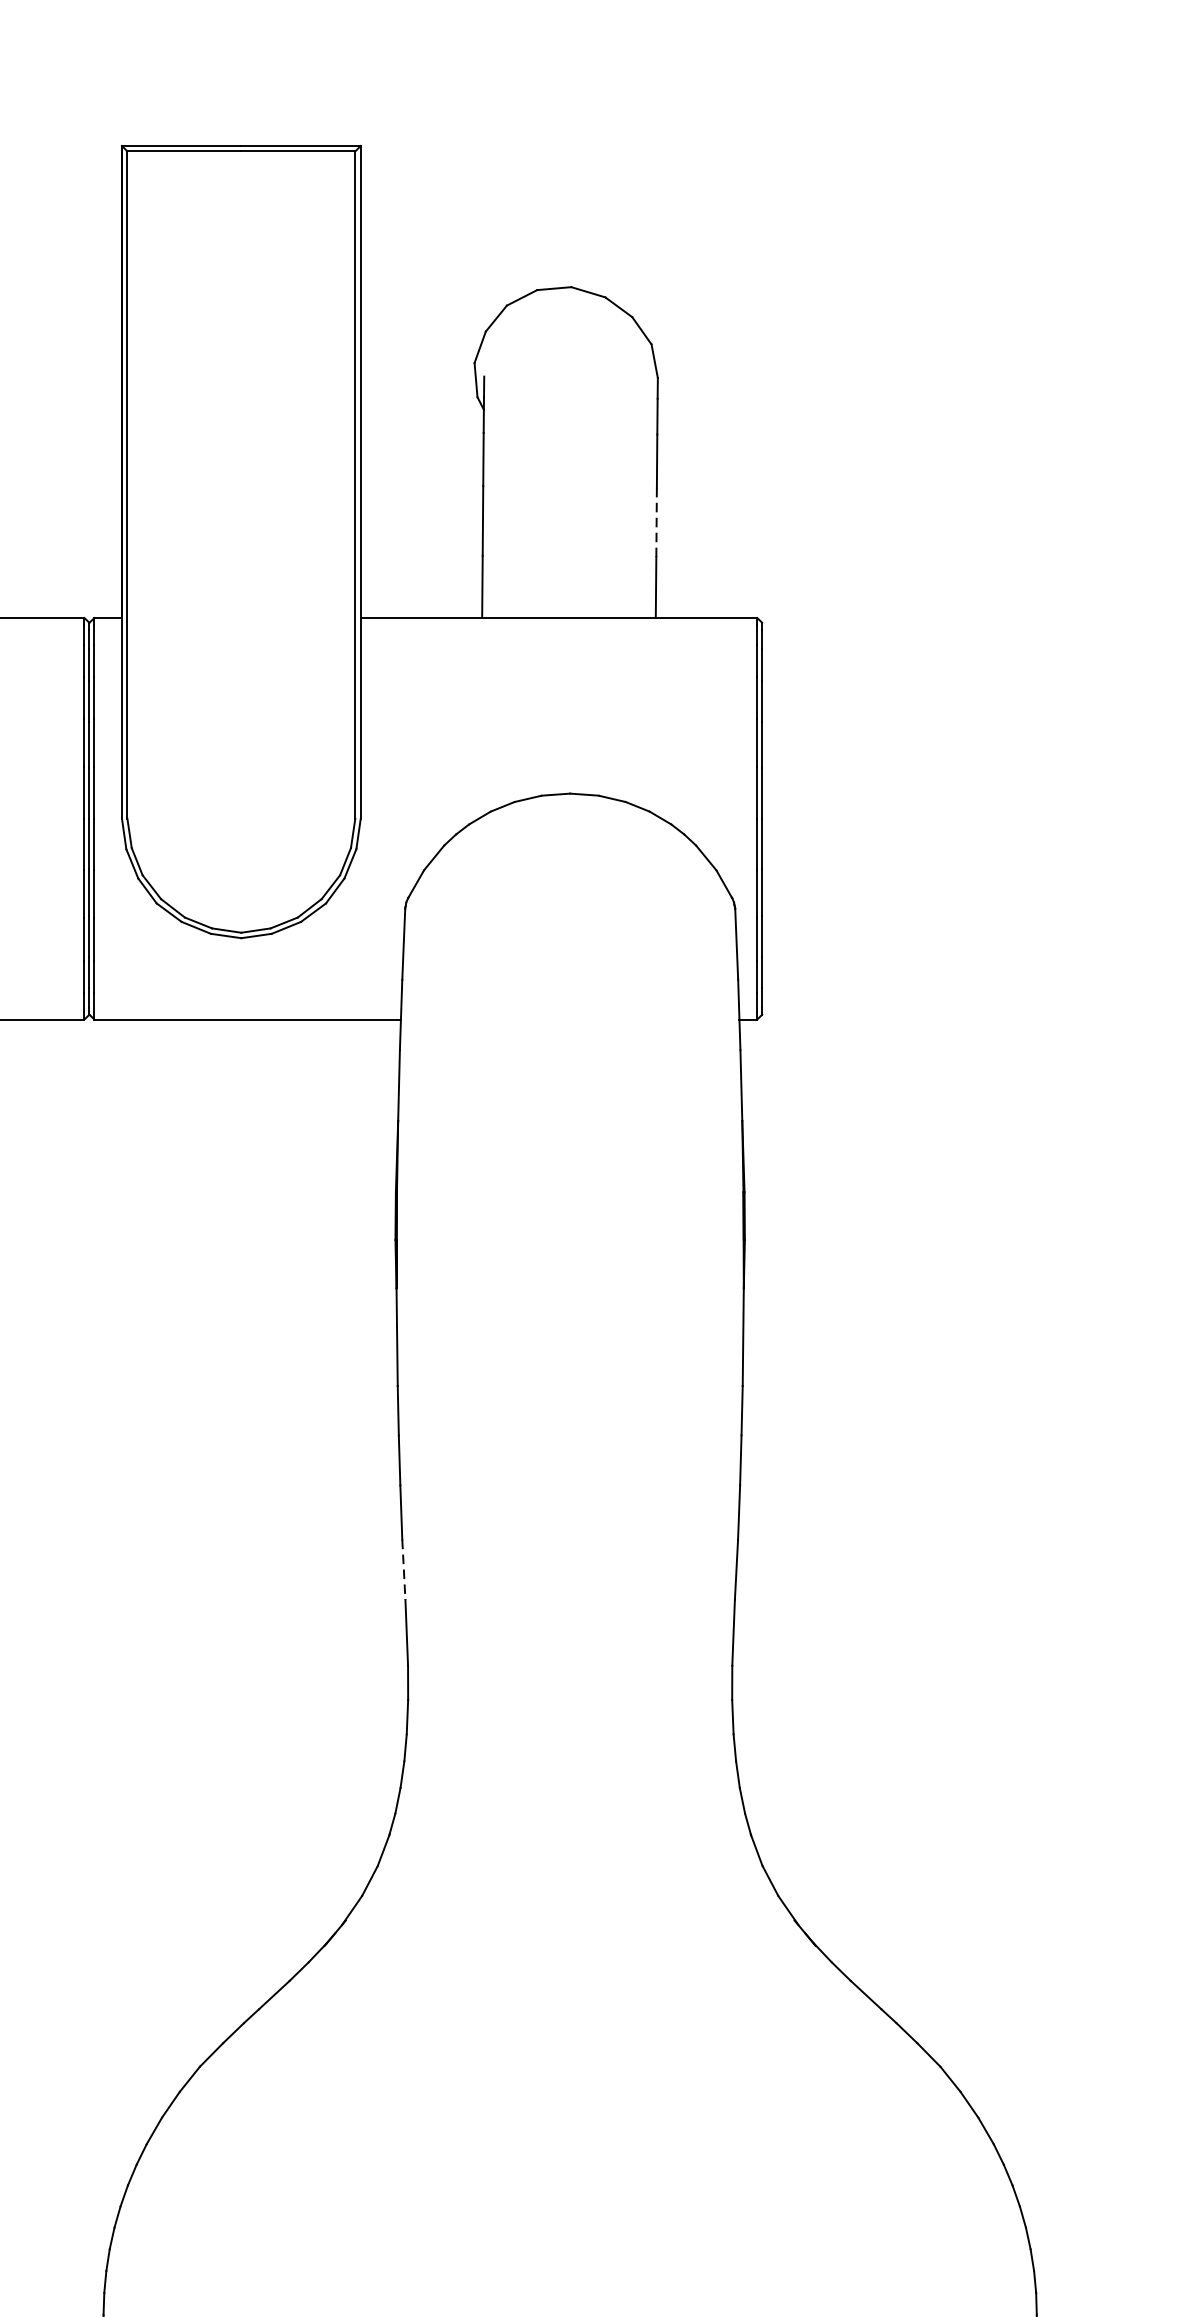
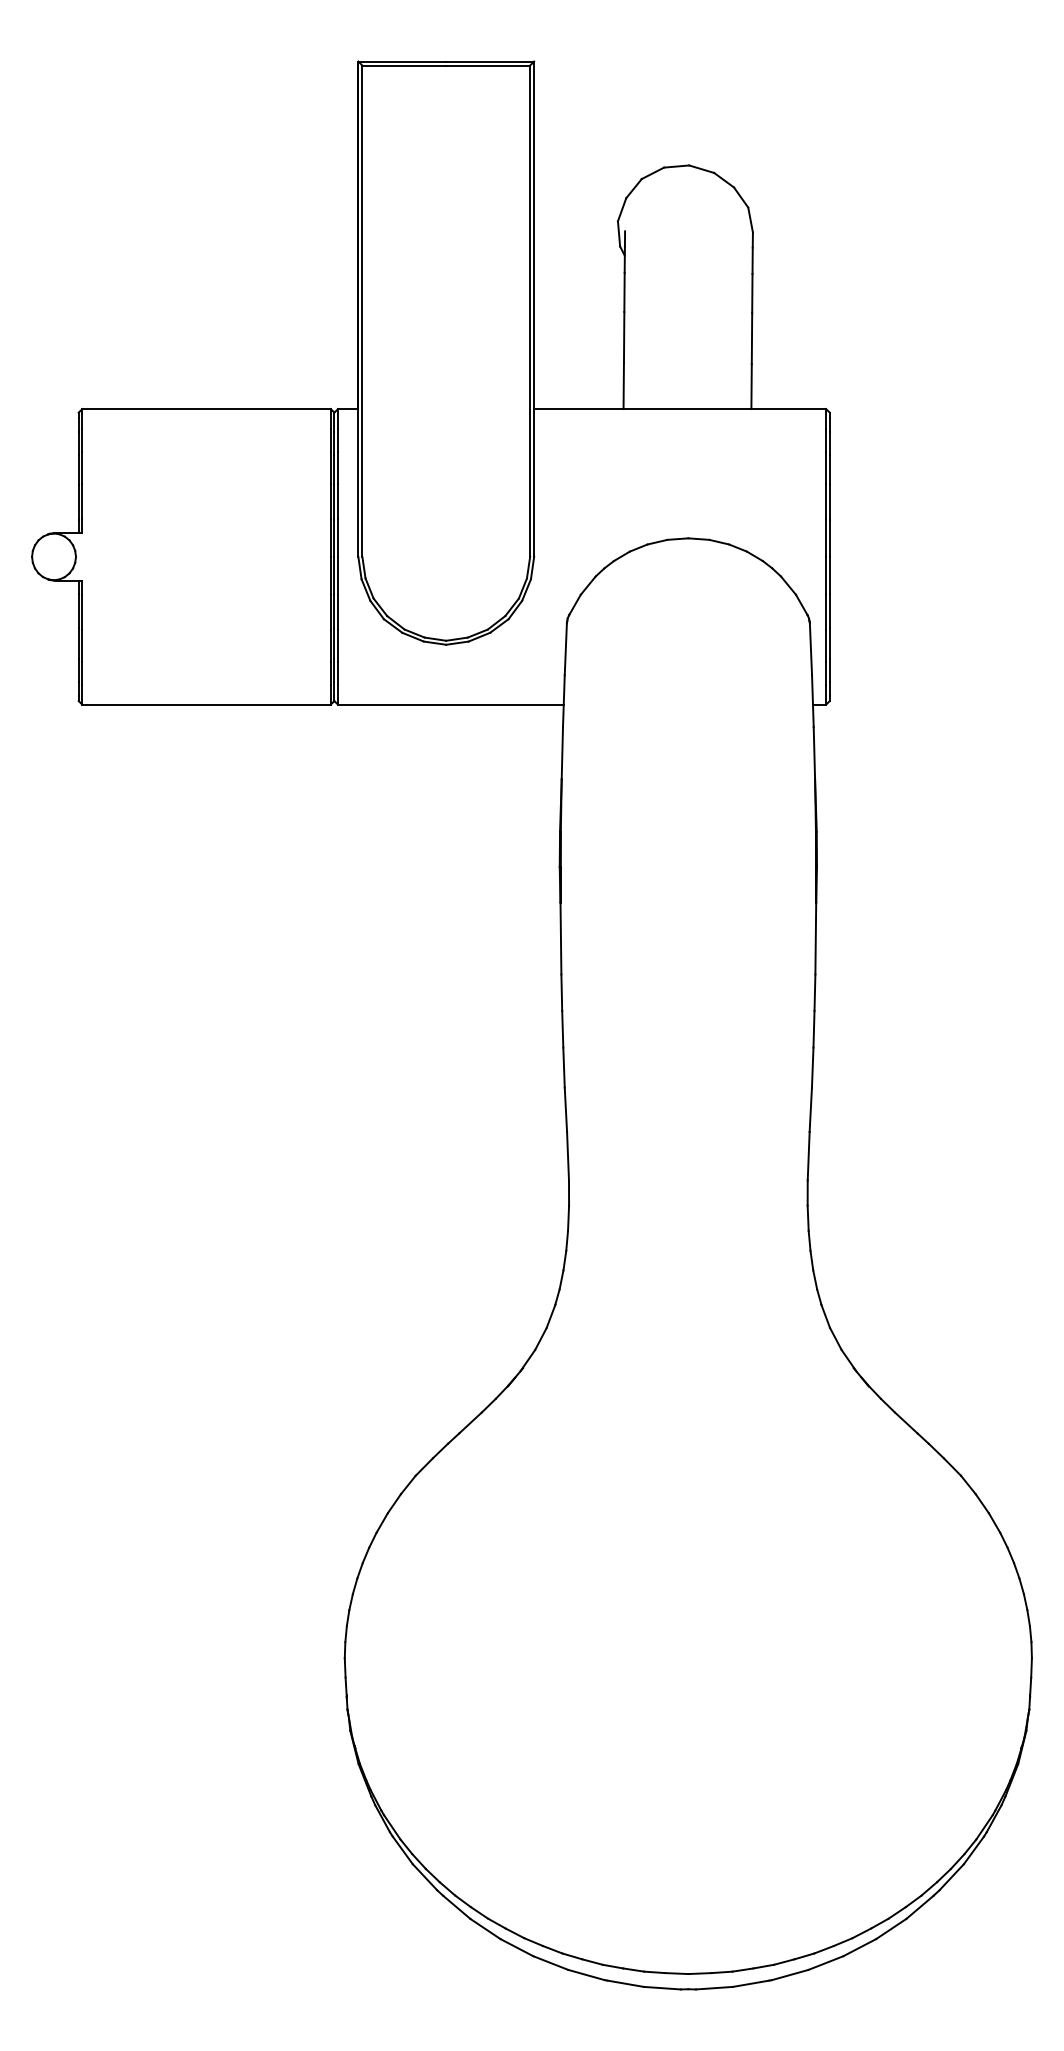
line: (655, 522) -> (751, 338), dashed -> solid
line: (403, 1570) -> (565, 1110), dashed -> solid

